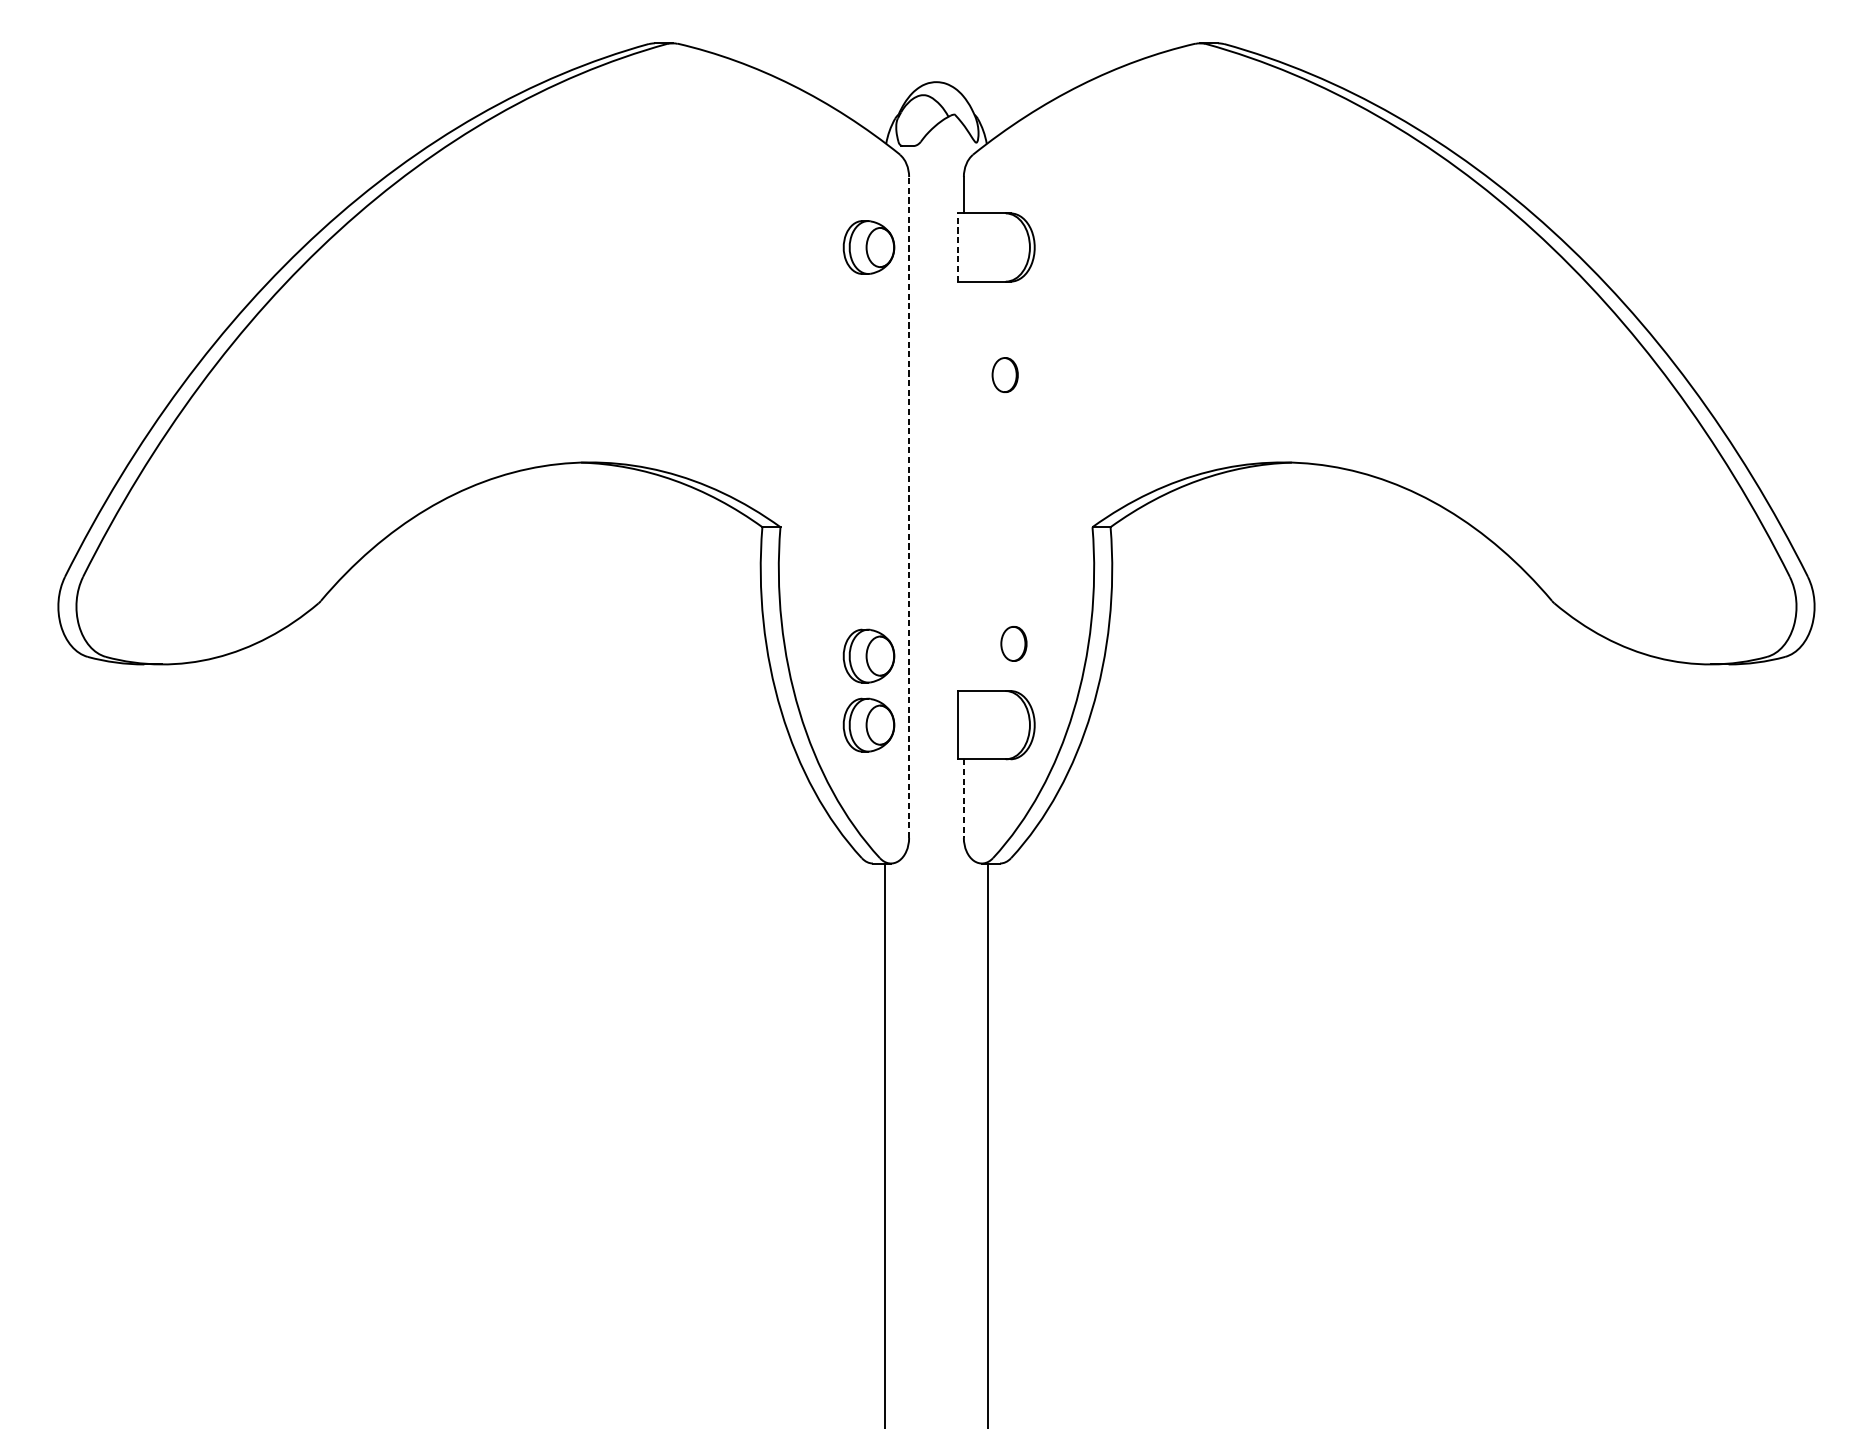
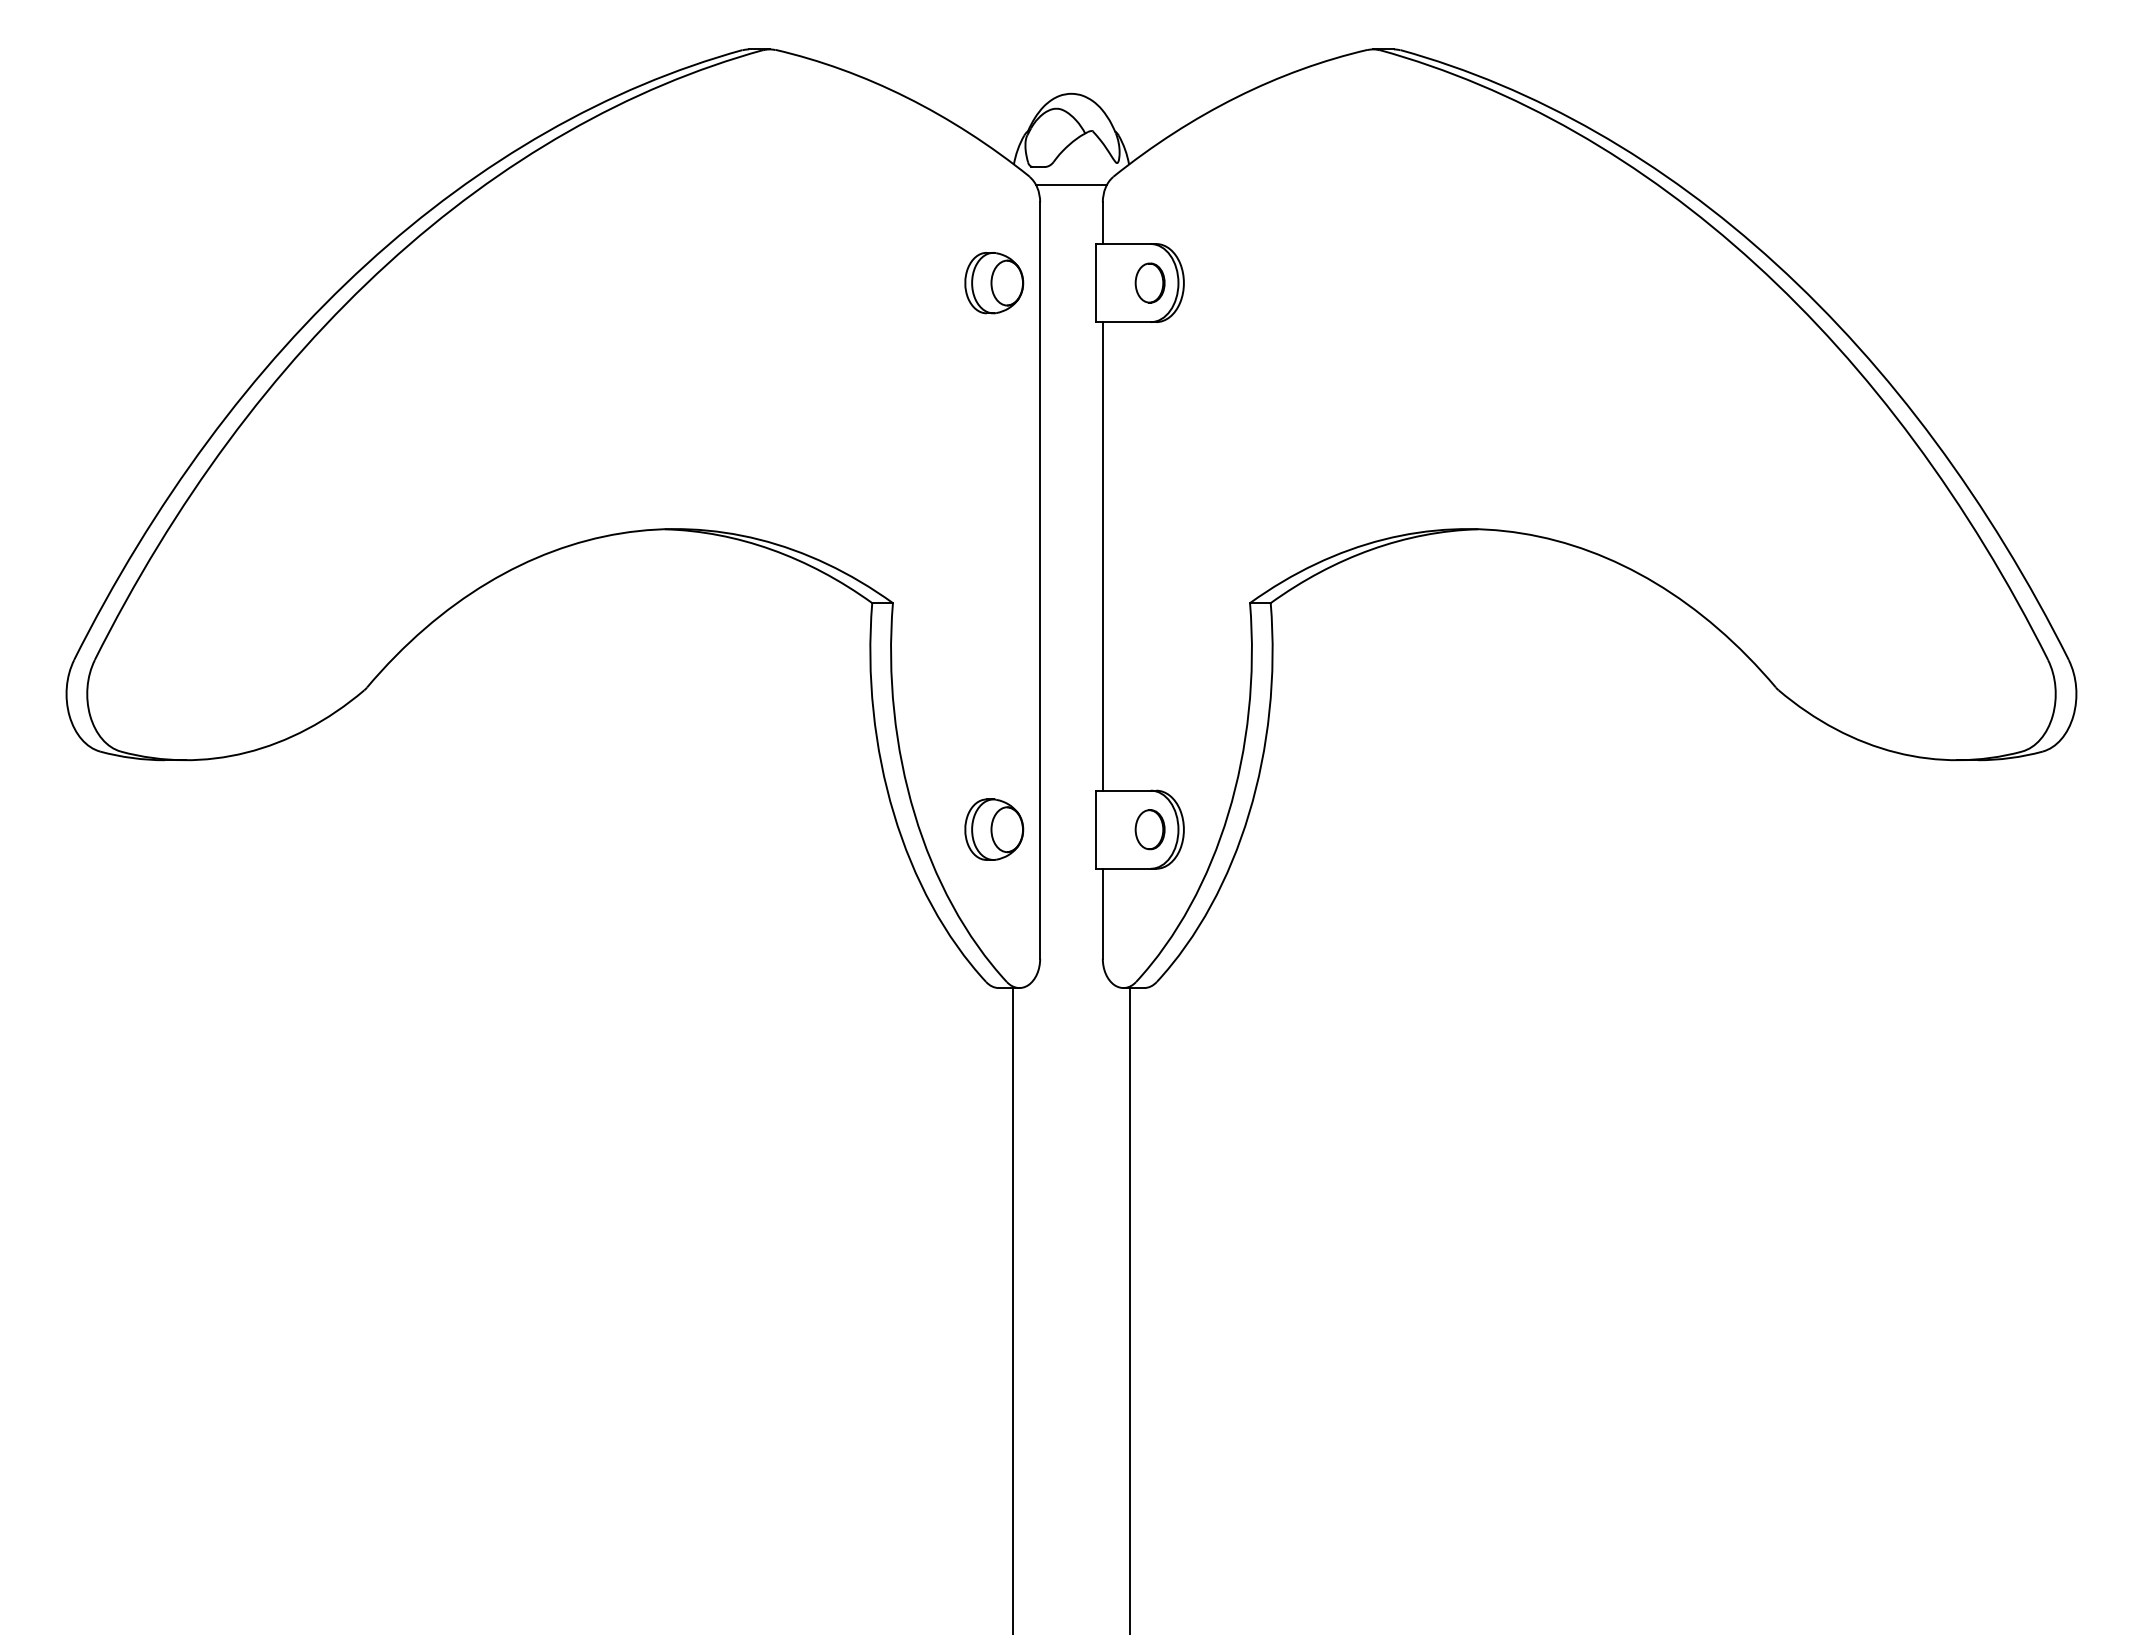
line: (936, 162) -> (1071, 185), added
line: (957, 247) -> (1095, 282), dashed -> solid
part: (1004, 374) -> (1149, 282), moved
line: (963, 486) -> (1102, 556), added
line: (909, 507) -> (1040, 580), dashed -> solid
part: (1013, 643) -> (1149, 829), moved
part: (869, 655) -> (994, 750), removed
line: (963, 798) -> (1102, 913), dashed -> solid

